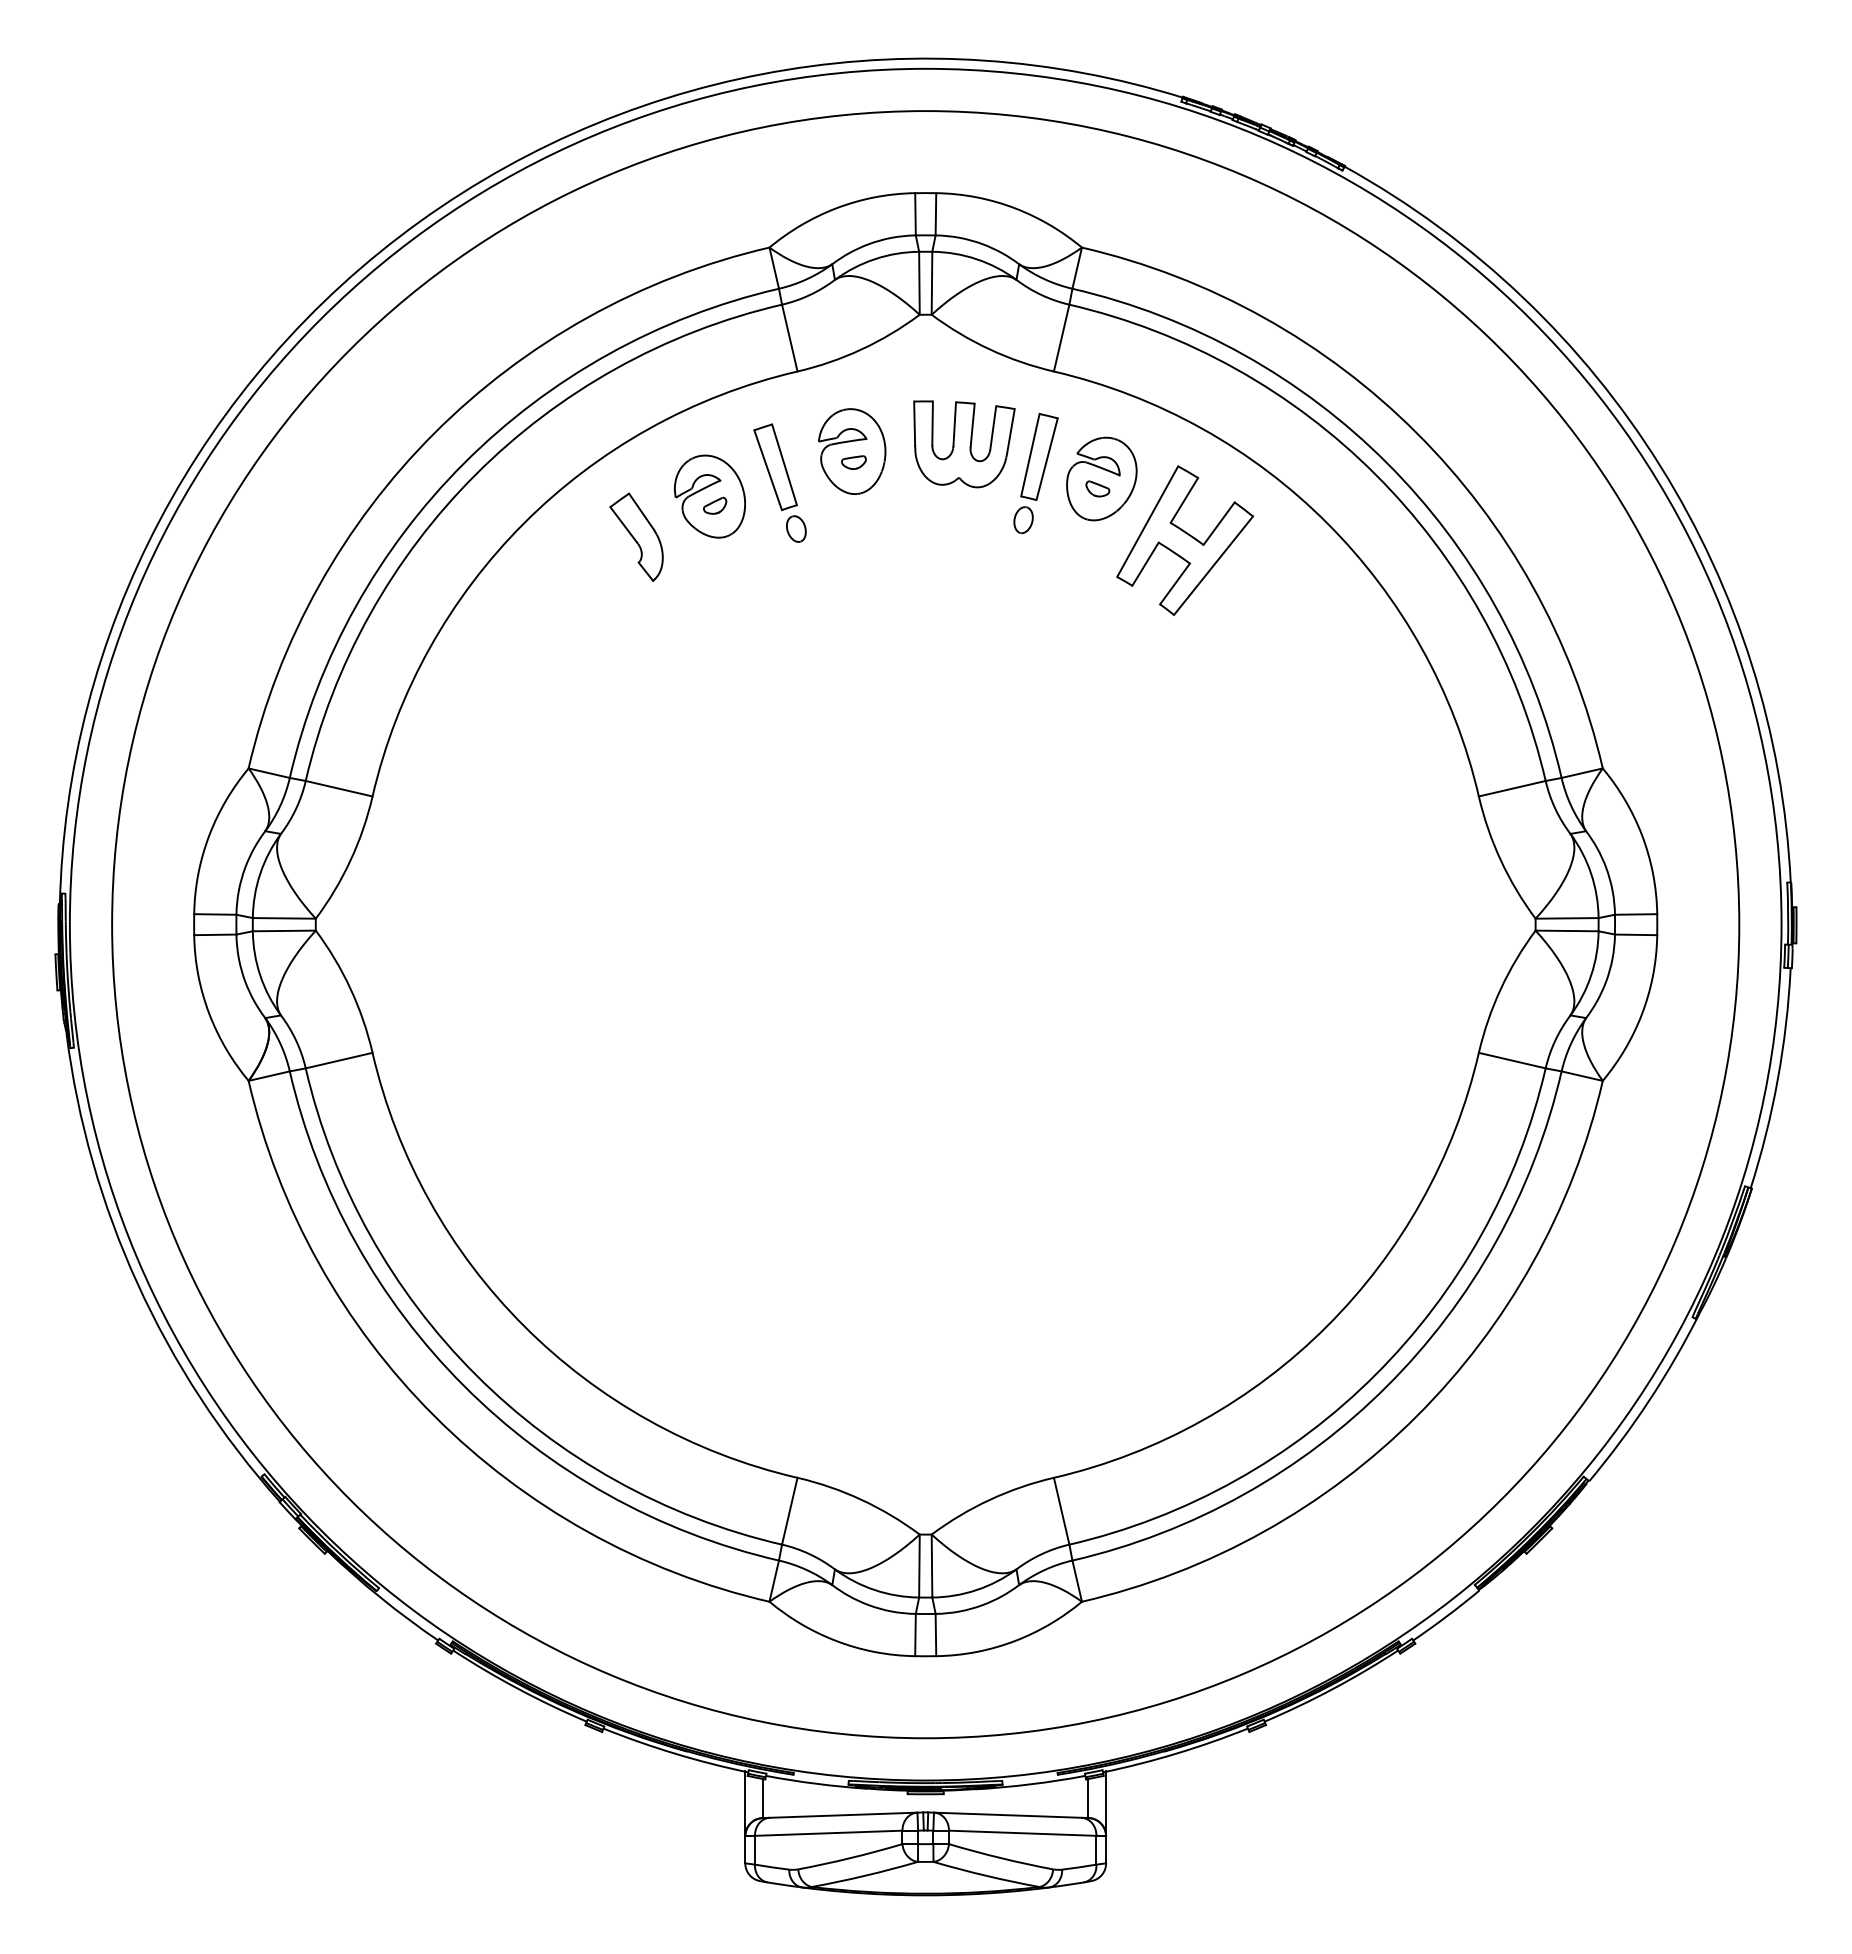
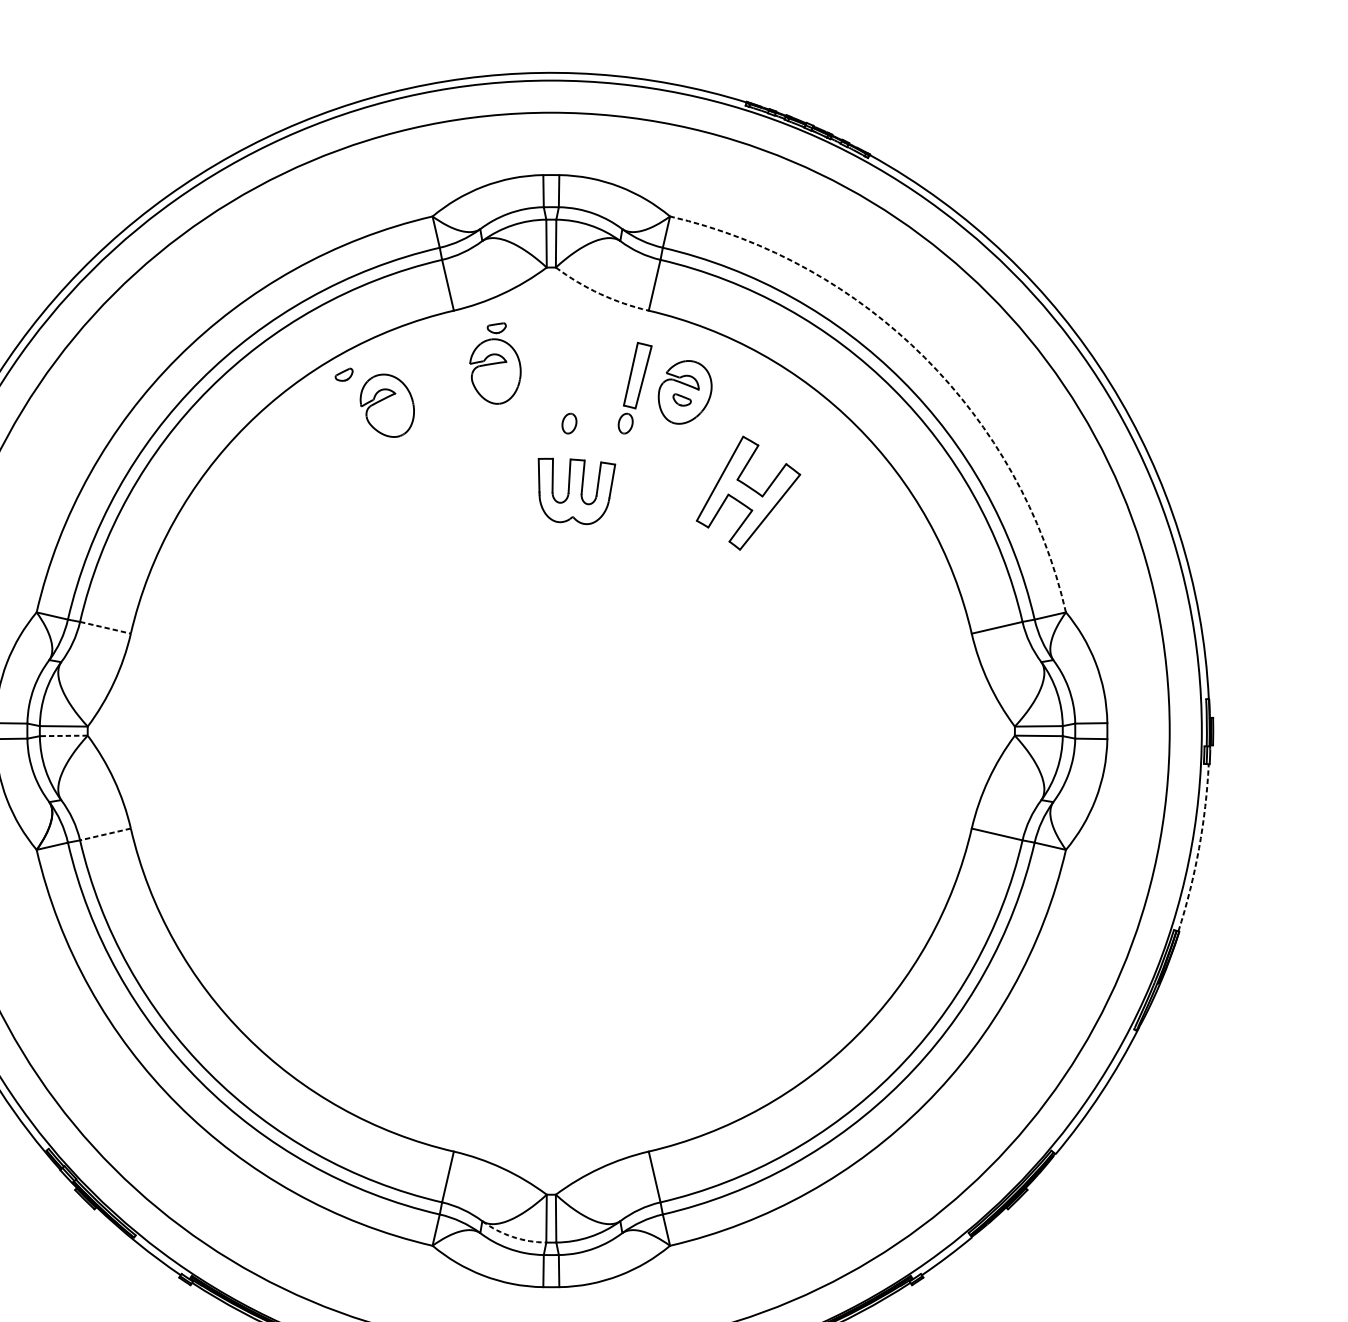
arc: (989, 349) -> (599, 293), solid -> dashed
arc: (1417, 433) -> (925, 357), solid -> dashed
part: (964, 444) -> (577, 491), moved
part: (853, 462) -> (496, 328), moved
part: (779, 482) -> (440, 395), removed
part: (715, 505) -> (344, 374), moved
part: (949, 520) -> (569, 423), added
part: (636, 536) -> (331, 436), removed
part: (1185, 540) -> (748, 493), moved
line: (339, 788) -> (105, 627), solid -> dashed
line: (283, 930) -> (63, 735), solid -> dashed
line: (338, 1060) -> (104, 834), solid -> dashed
arc: (1777, 1079) -> (1198, 848), solid -> dashed
arc: (874, 1590) -> (512, 1237), solid -> dashed

